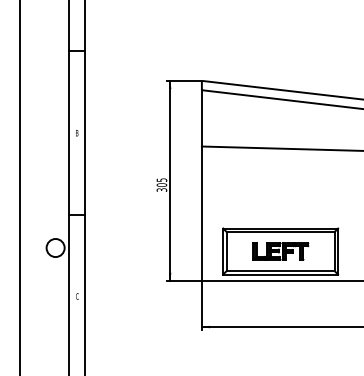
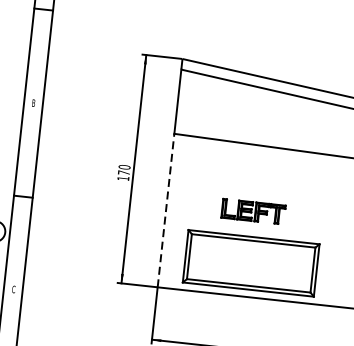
text: (161, 184) -> (123, 172), 305 -> 170
line: (201, 213) -> (165, 210), solid -> dashed
part: (280, 251) -> (253, 211), moved

